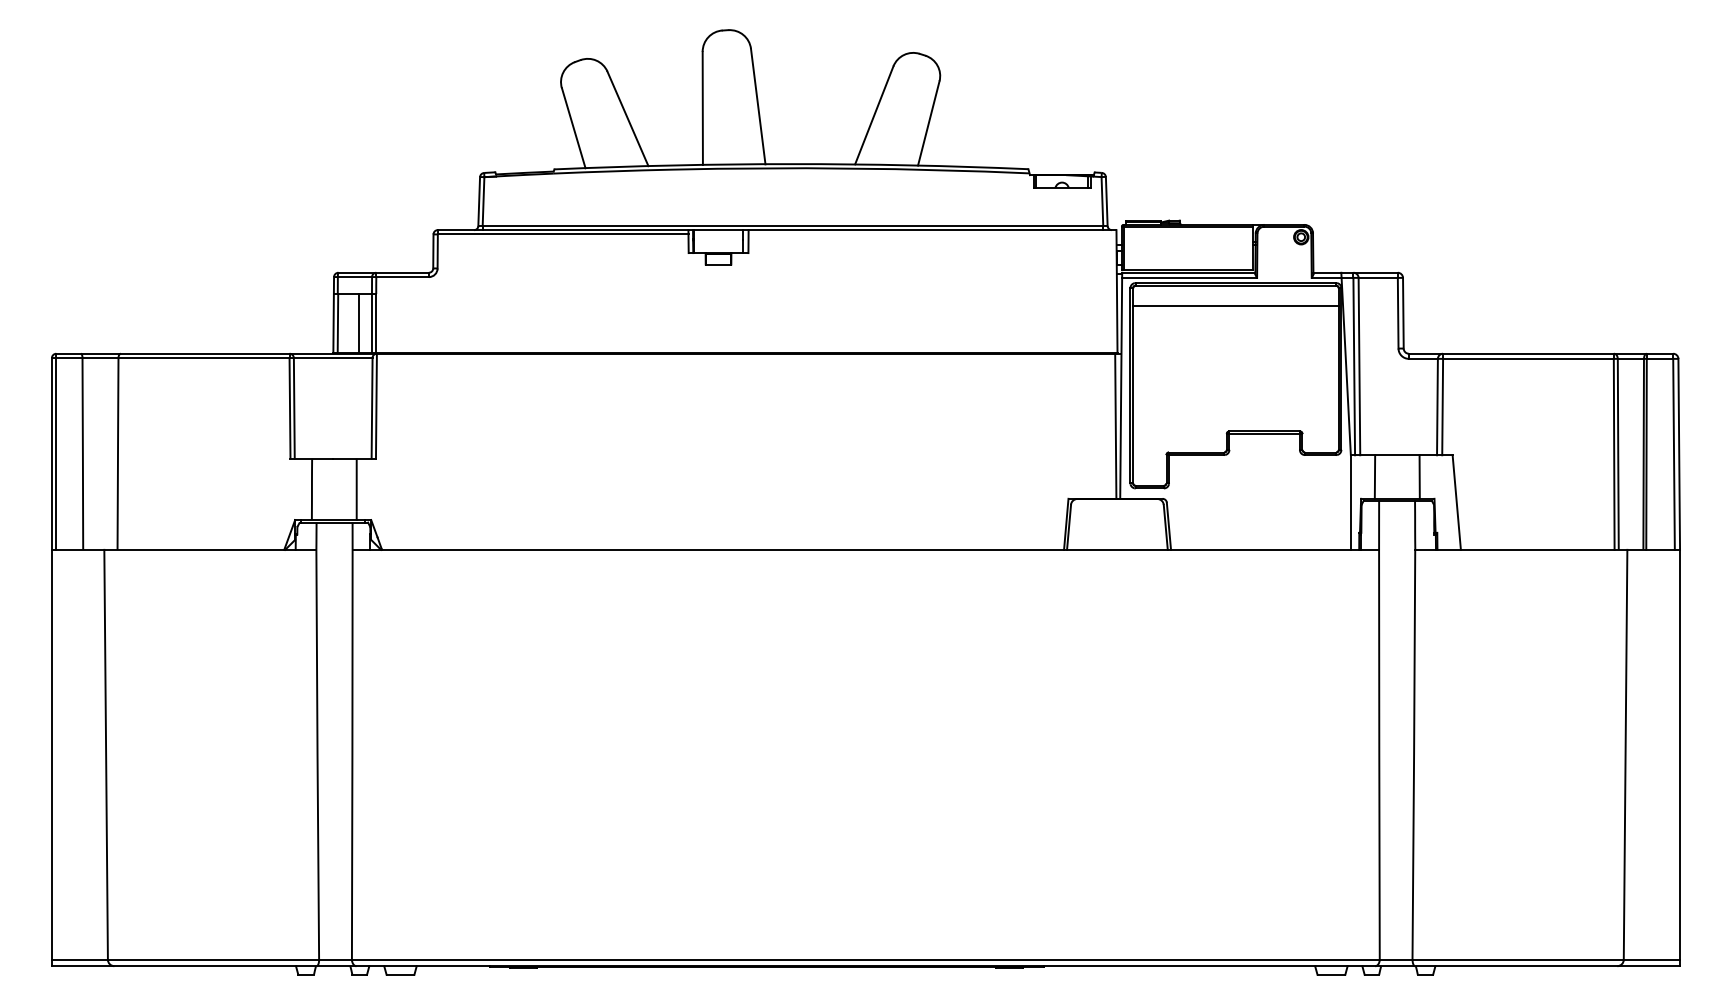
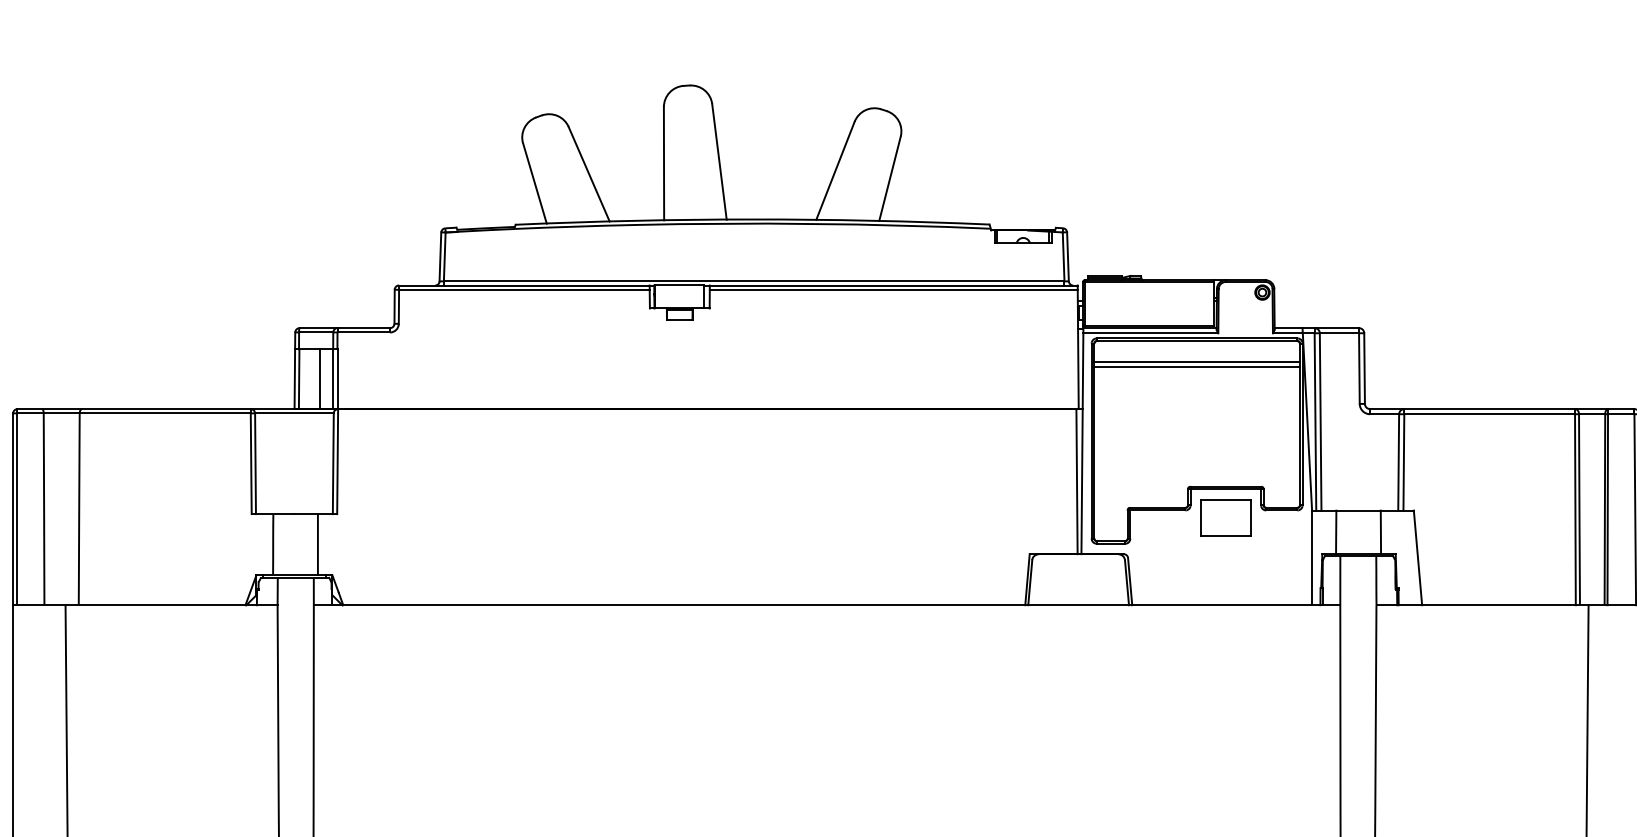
line: (932, 234) -> (893, 289), added
line: (1235, 311) -> (1196, 366), added
part: (1264, 462) -> (1225, 517), added

